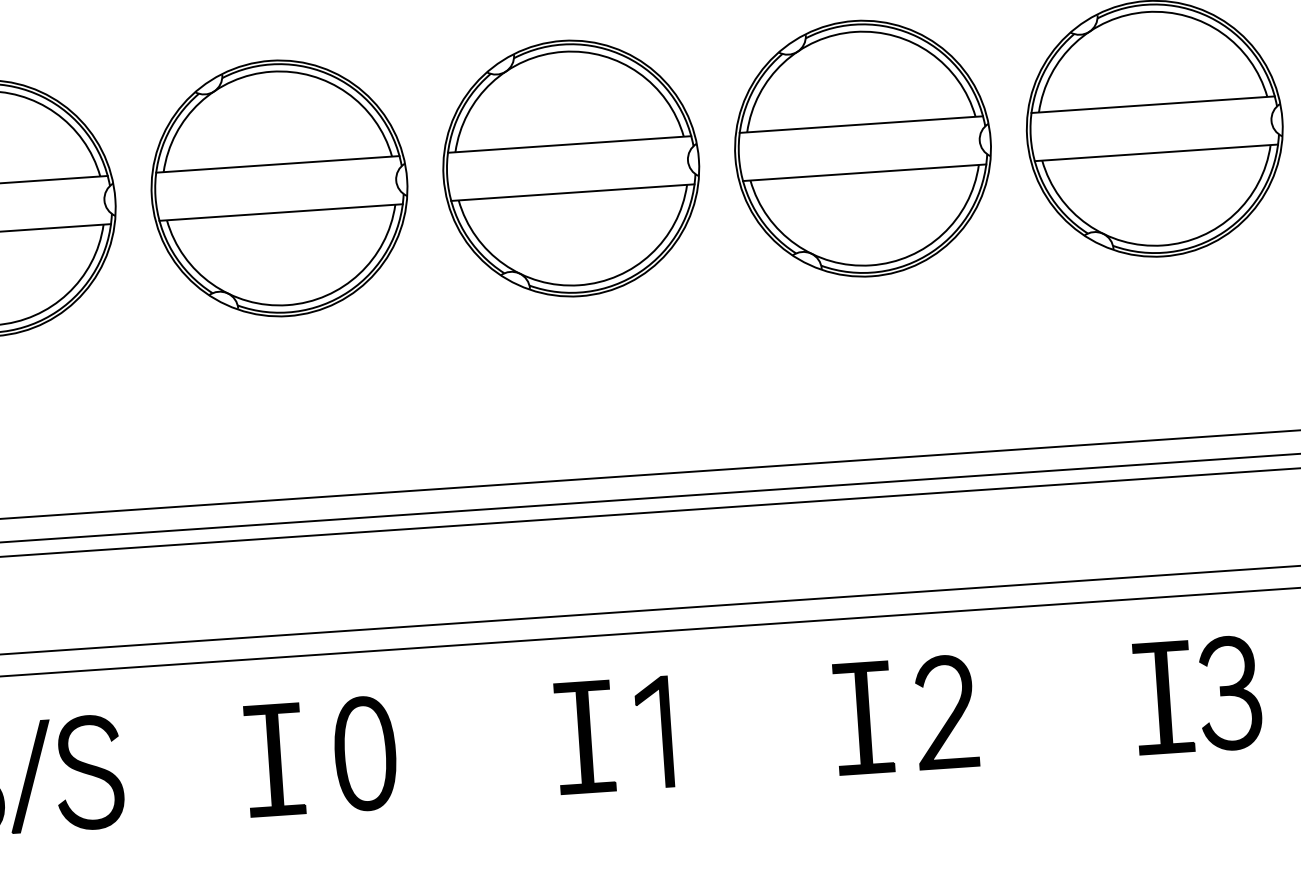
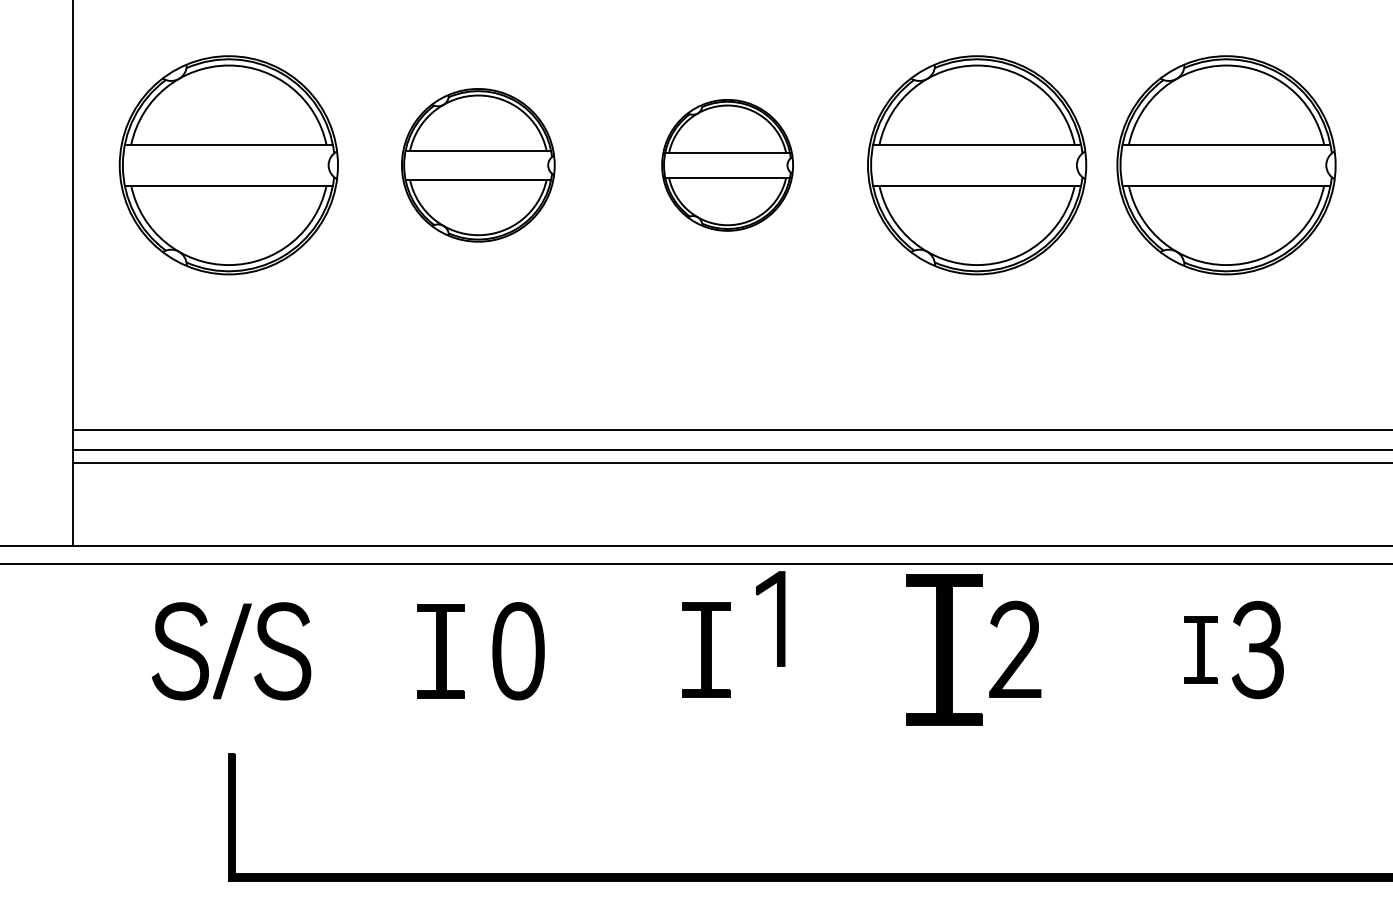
part: (571, 168) -> (727, 165), size x0.6
part: (279, 188) -> (478, 165), size x0.7
part: (1162, 697) -> (1200, 649), size x0.7
part: (863, 717) -> (944, 649), size x1.6
part: (662, 731) -> (777, 618), moved

